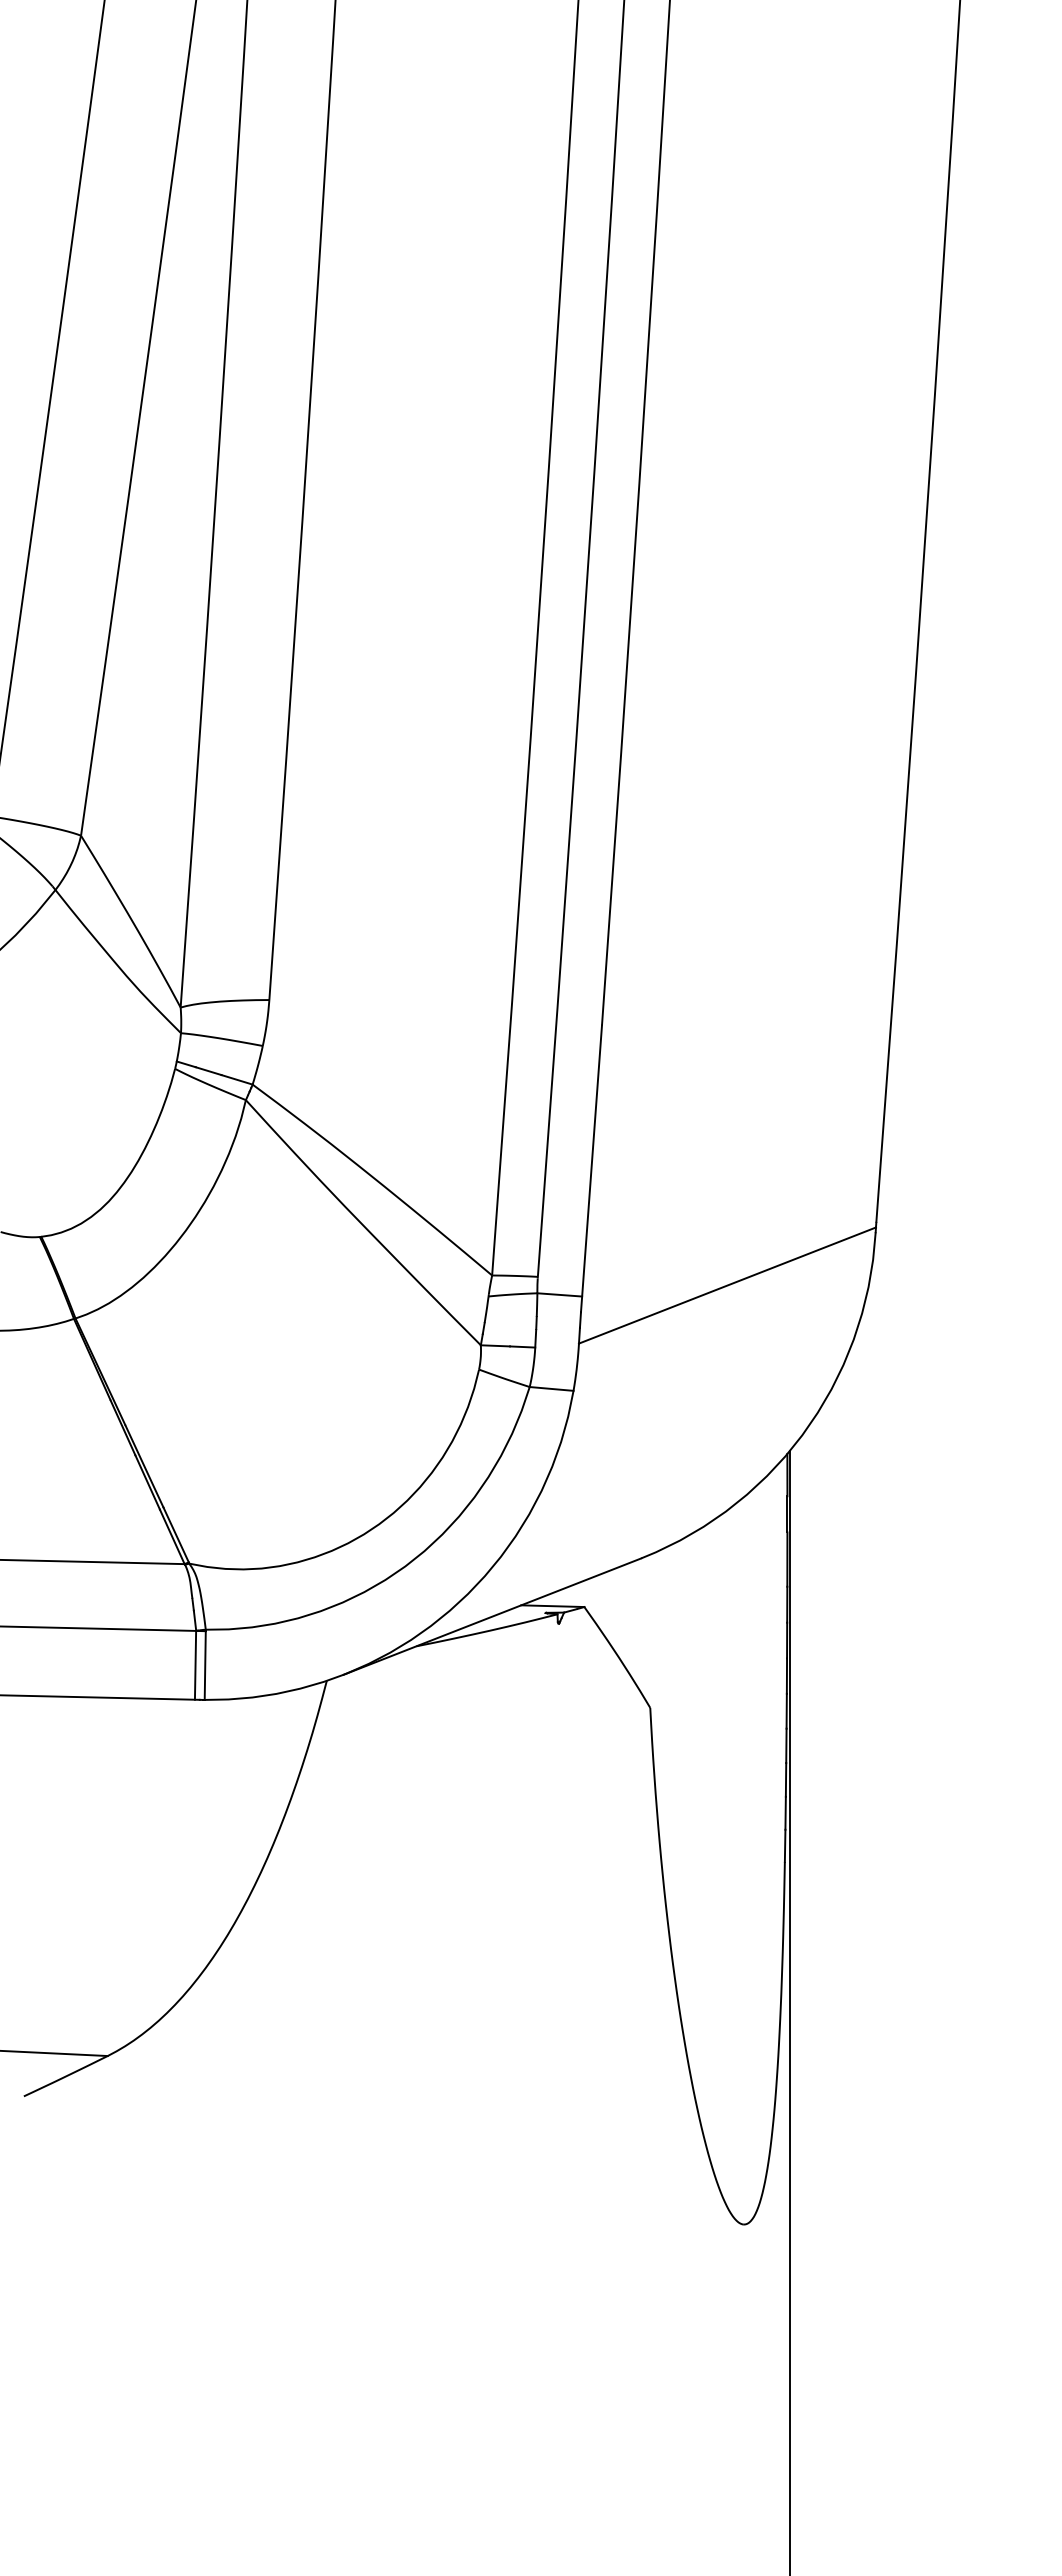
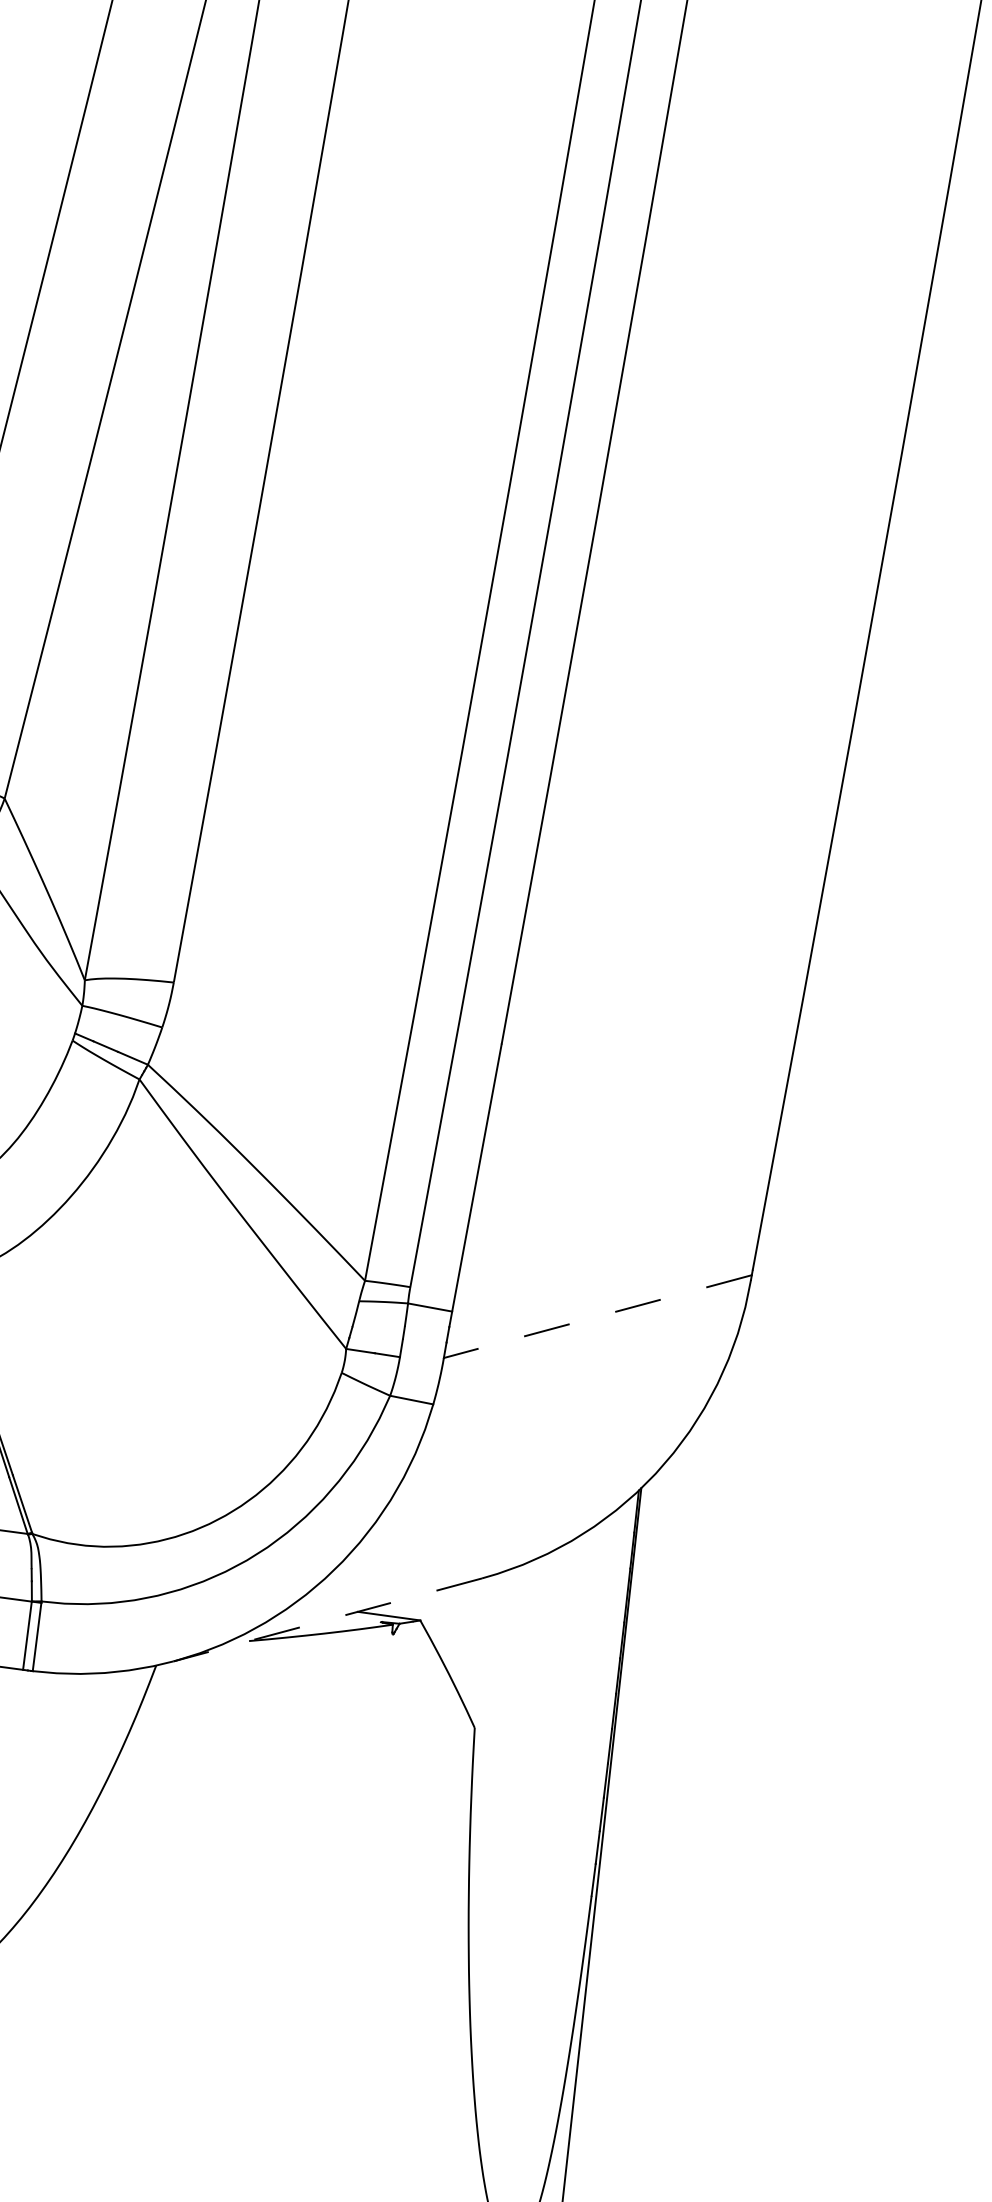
line: (727, 1285) -> (597, 1316), solid -> dashed
line: (492, 1616) -> (327, 1619), solid -> dashed

